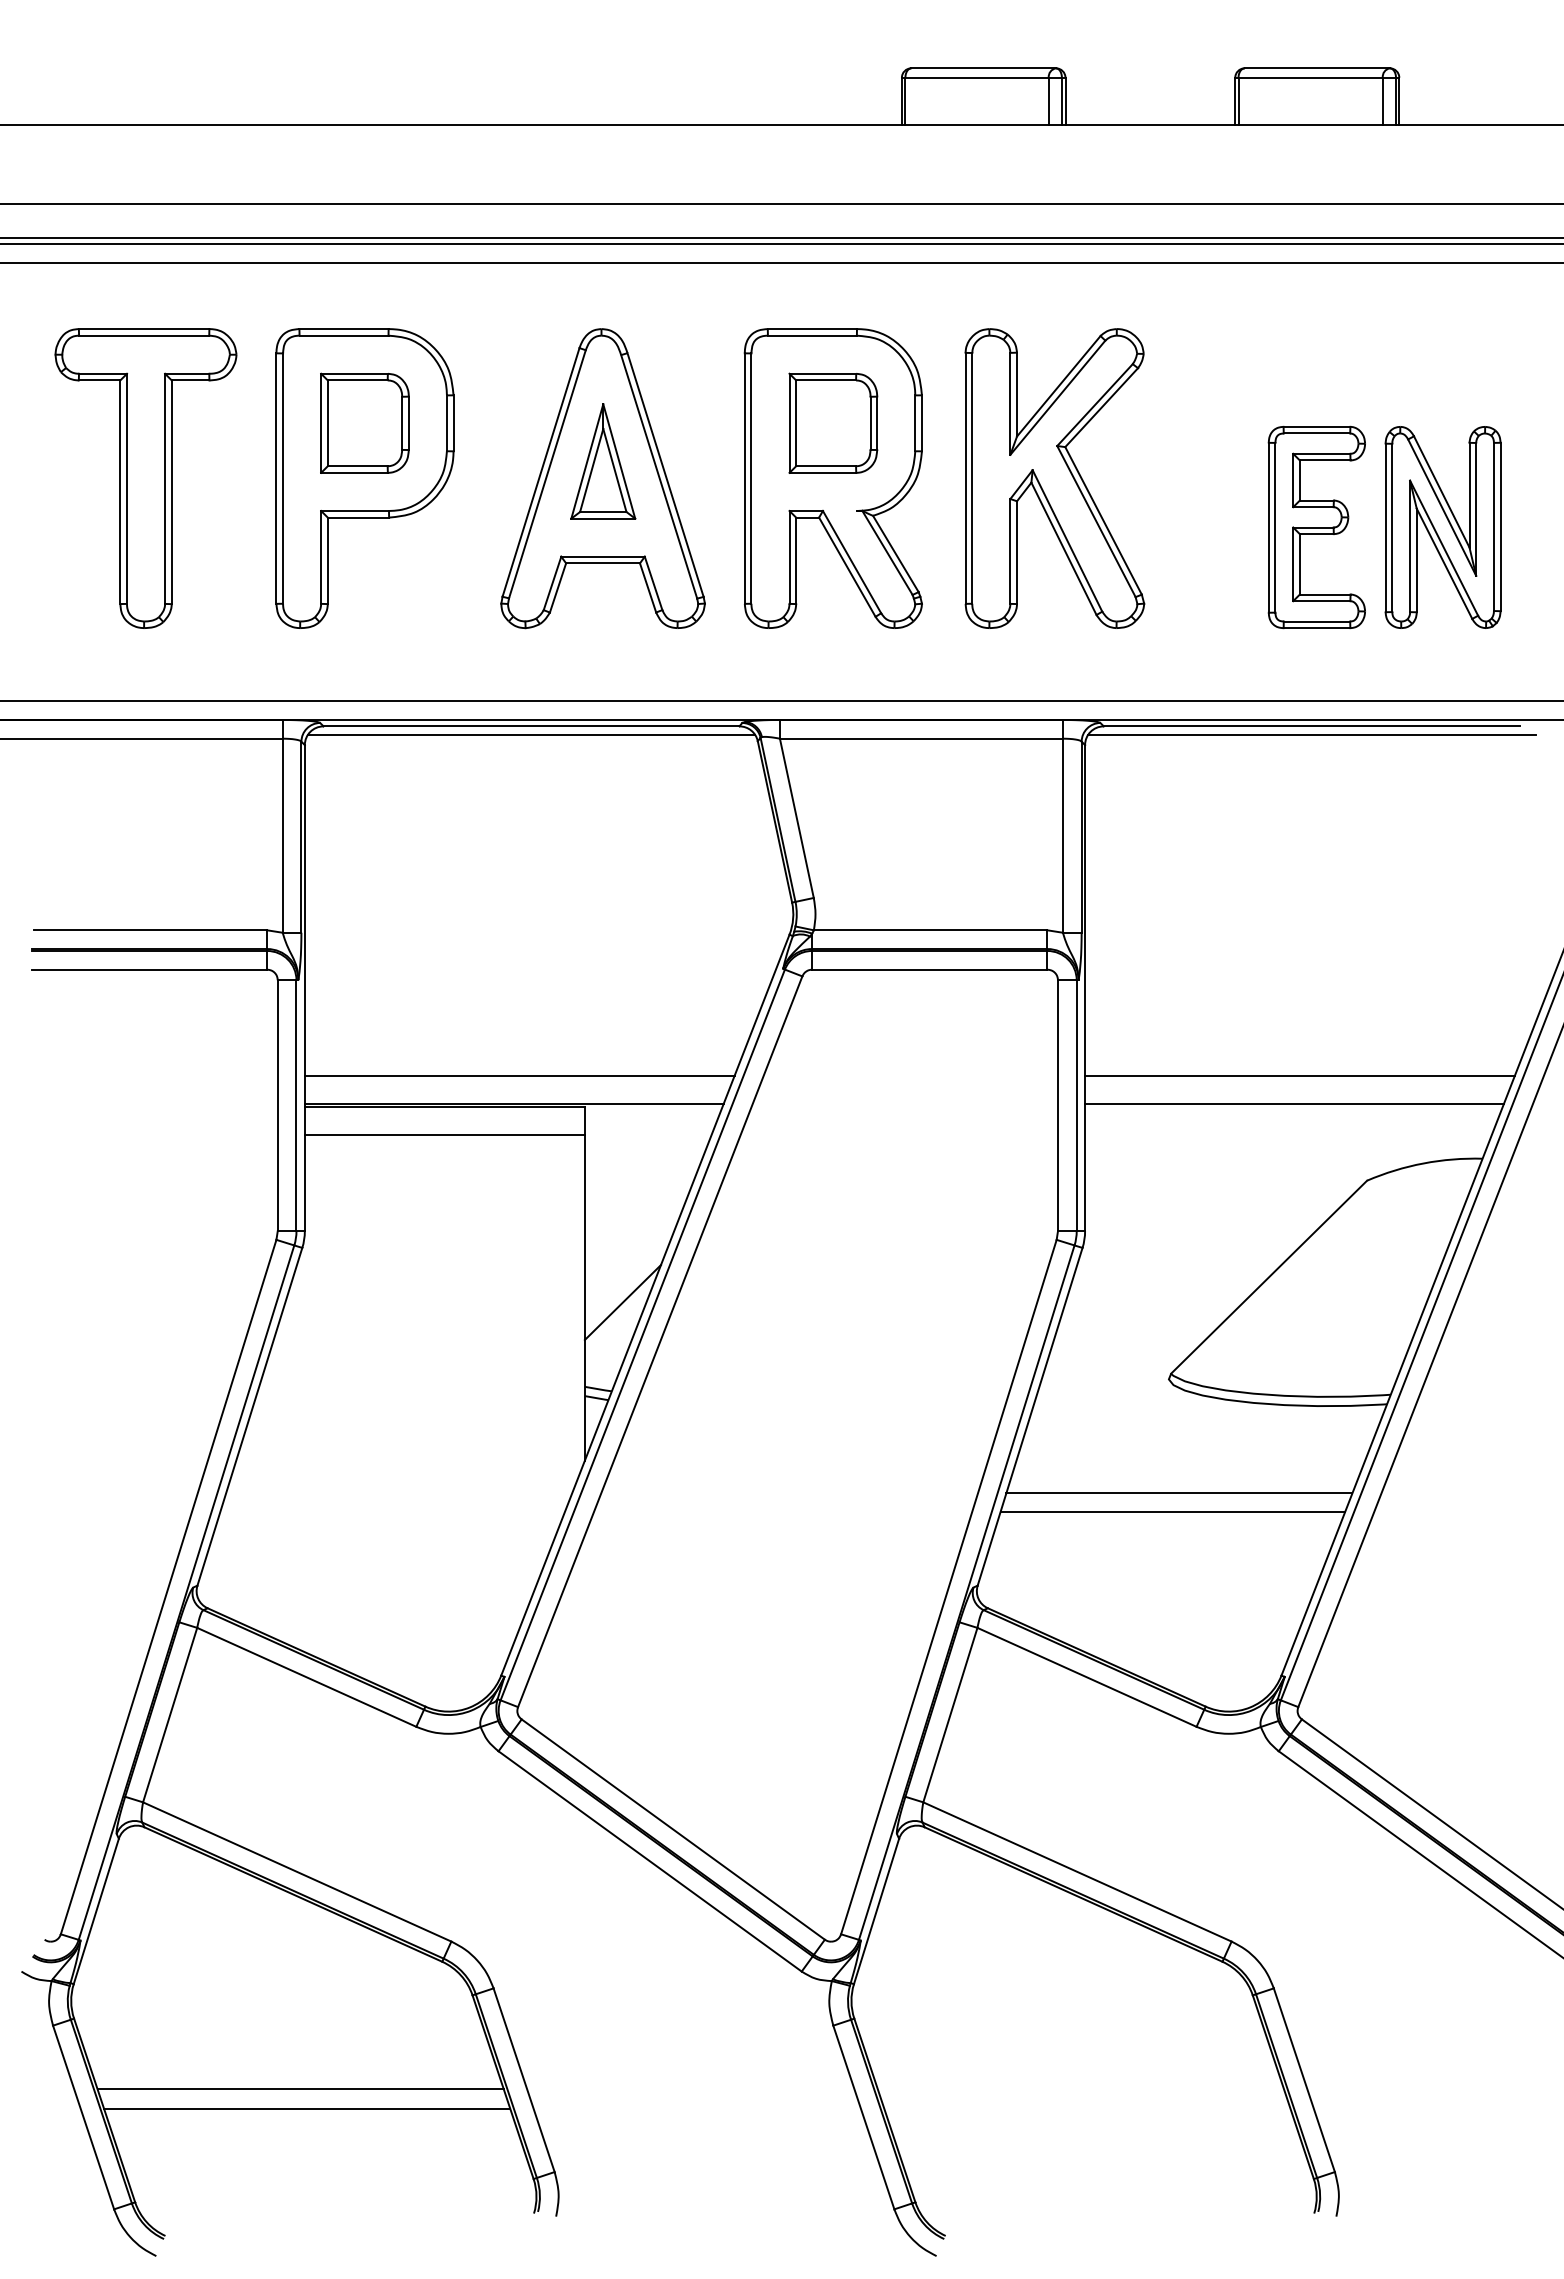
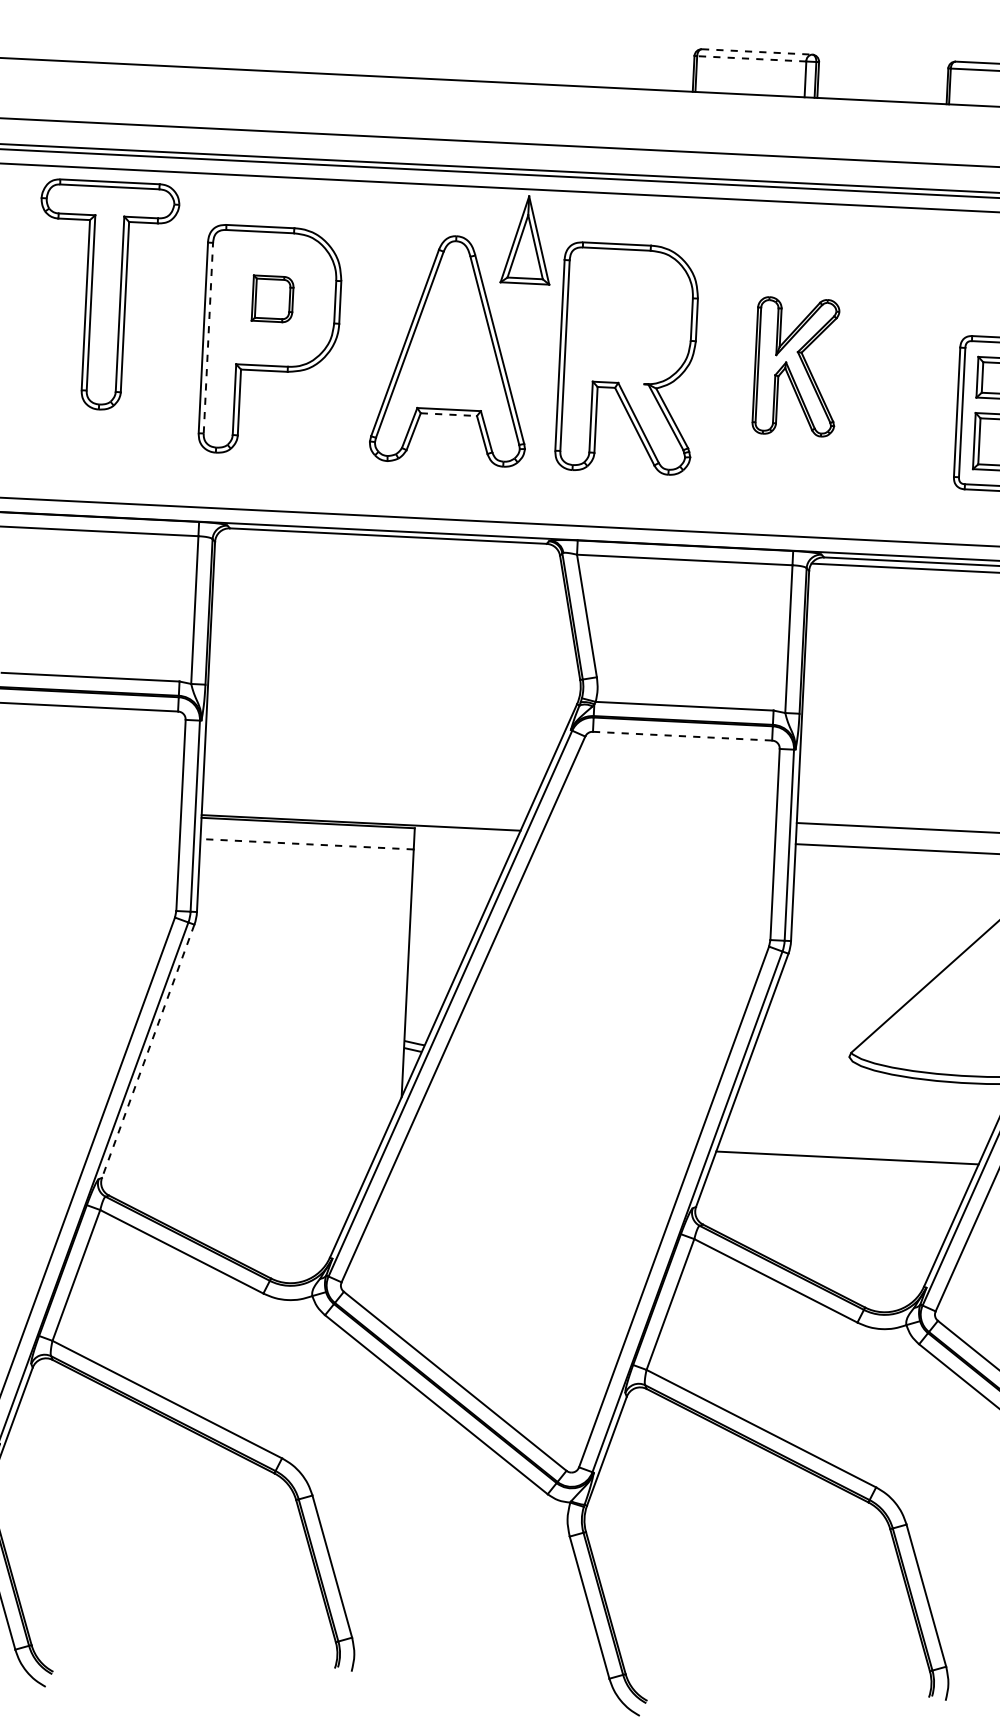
line: (984, 68) -> (757, 52), solid -> dashed
line: (977, 77) -> (752, 58), solid -> dashed
part: (364, 422) -> (272, 298), size x0.6
part: (833, 422) -> (629, 315), removed
part: (603, 461) -> (527, 239), moved
part: (145, 478) -> (105, 295), moved
line: (283, 478) -> (208, 338), solid -> dashed
part: (1054, 478) -> (795, 366), size x0.6
line: (603, 563) -> (449, 414), solid -> dashed
line: (531, 735) -> (388, 543), removed
line: (929, 969) -> (682, 736), solid -> dashed
line: (519, 1076) -> (366, 802), removed
line: (444, 1135) -> (306, 844), solid -> dashed
line: (622, 1302) -> (436, 978), removed
line: (249, 1416) -> (147, 1051), solid -> dashed
line: (1179, 1493) -> (853, 1144), removed
line: (300, 2089) -> (161, 1565), removed
line: (307, 2108) -> (166, 1580), removed

